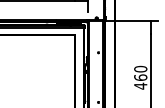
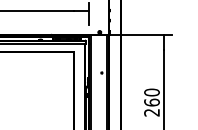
text: (140, 86) -> (151, 112), 460 -> 260

